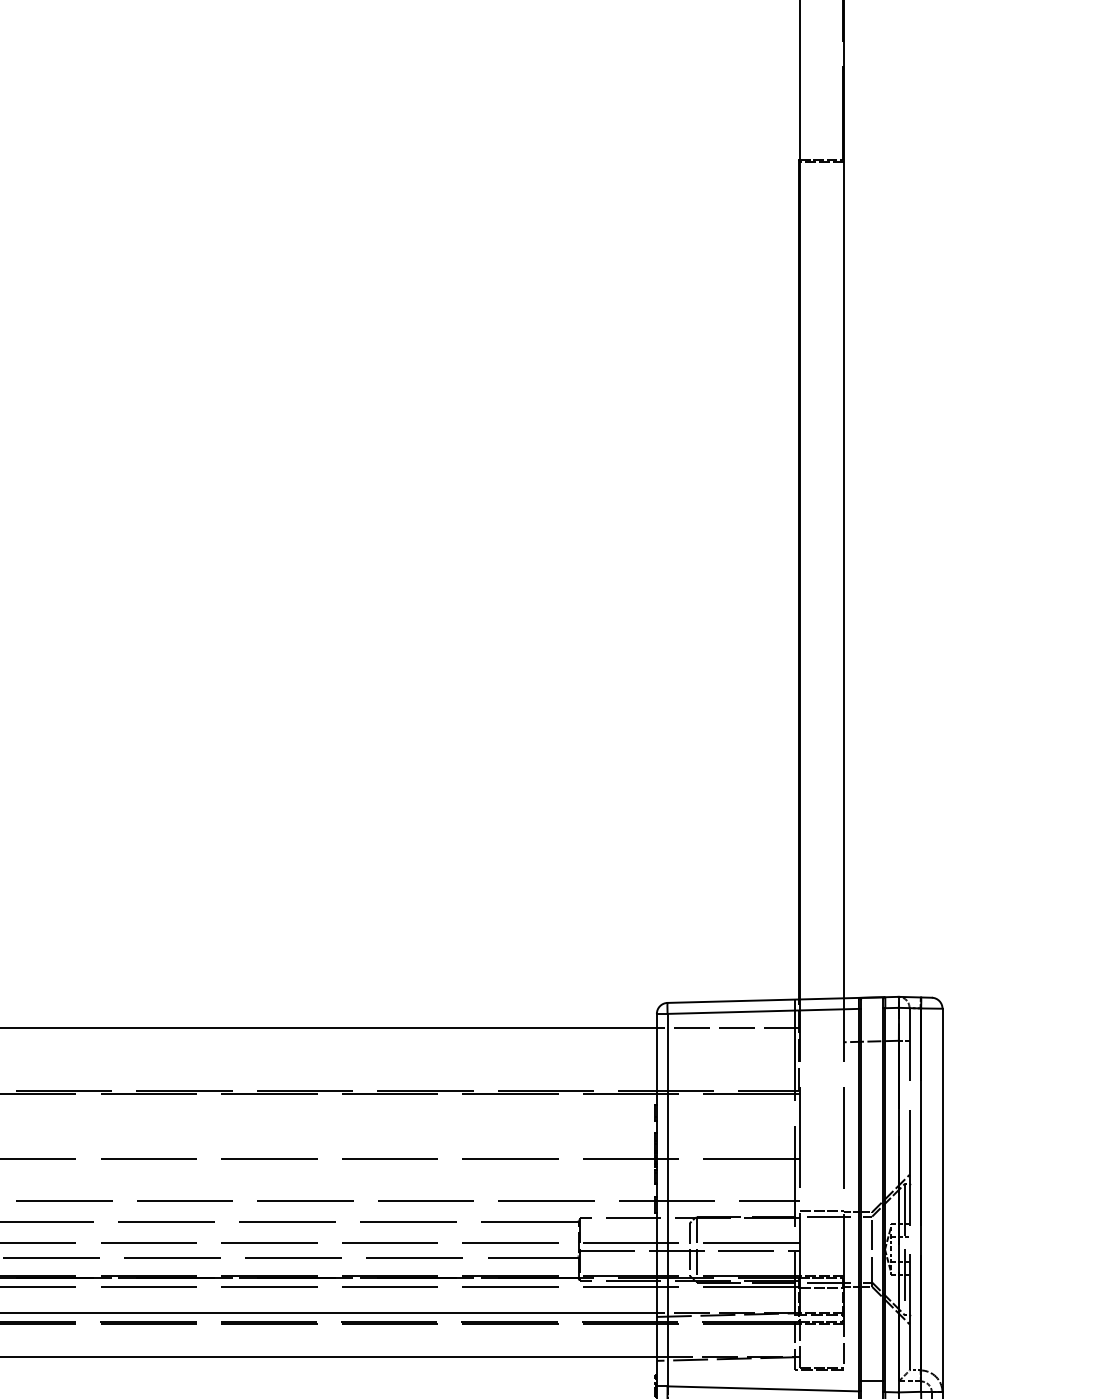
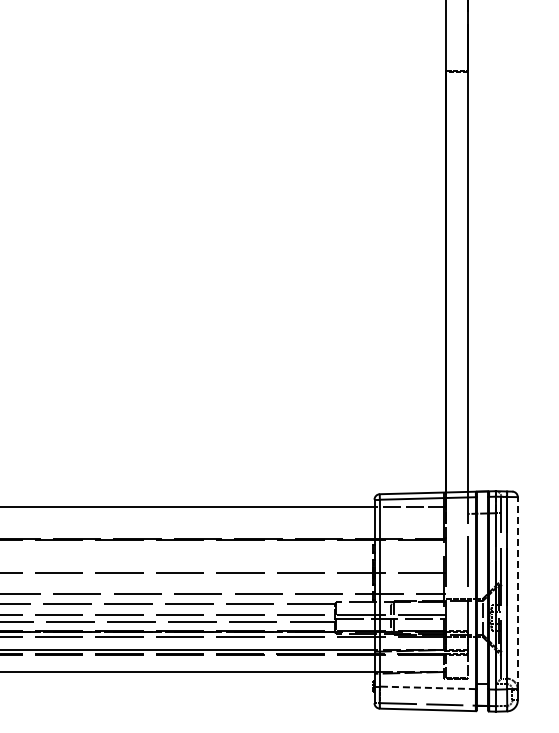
line: (941, 1198) -> (517, 592), solid -> dashed
line: (762, 1388) -> (427, 687), solid -> dashed

